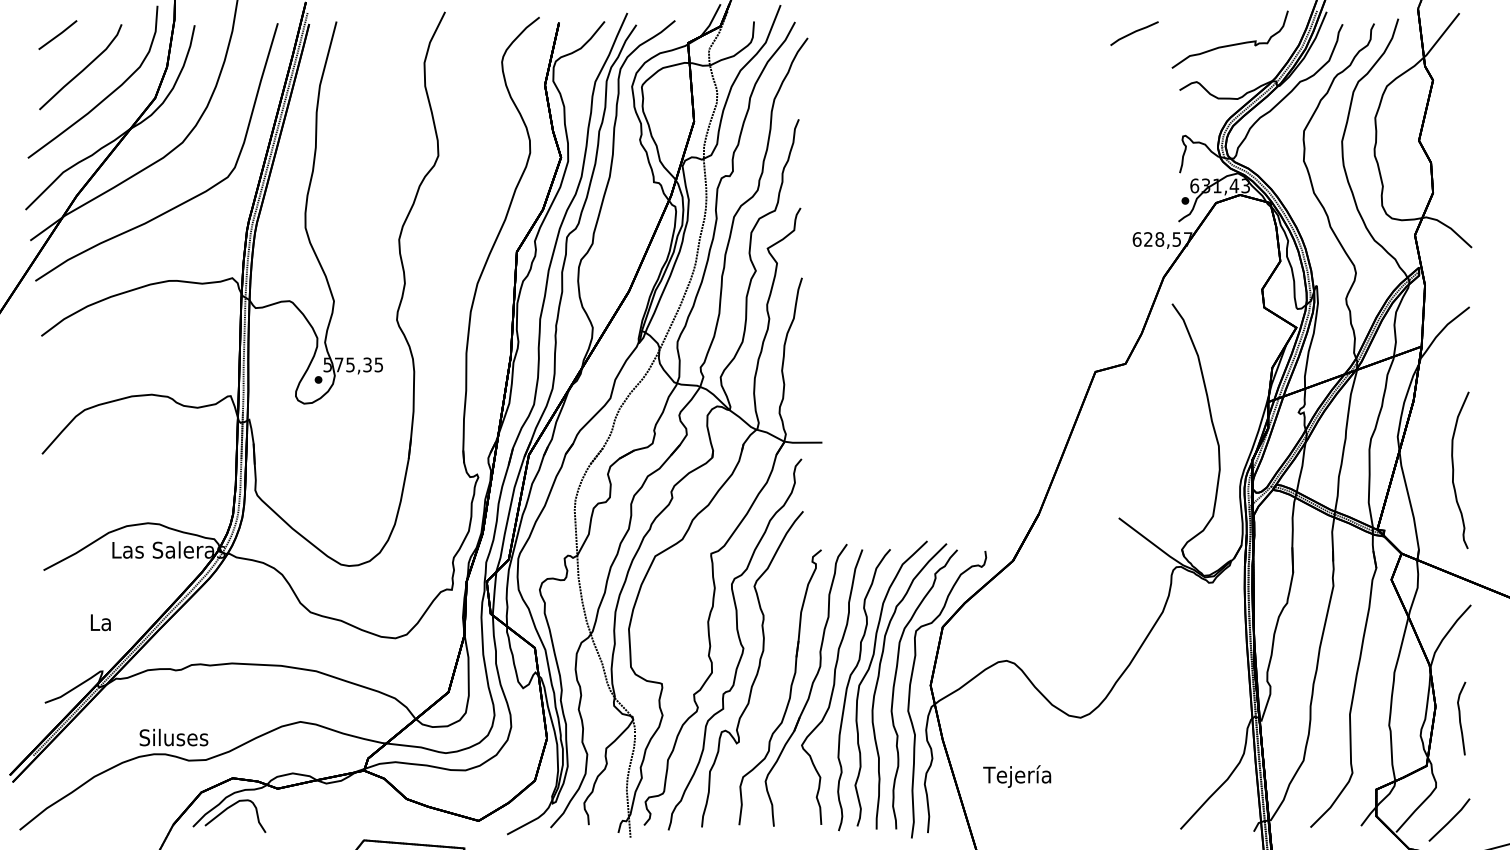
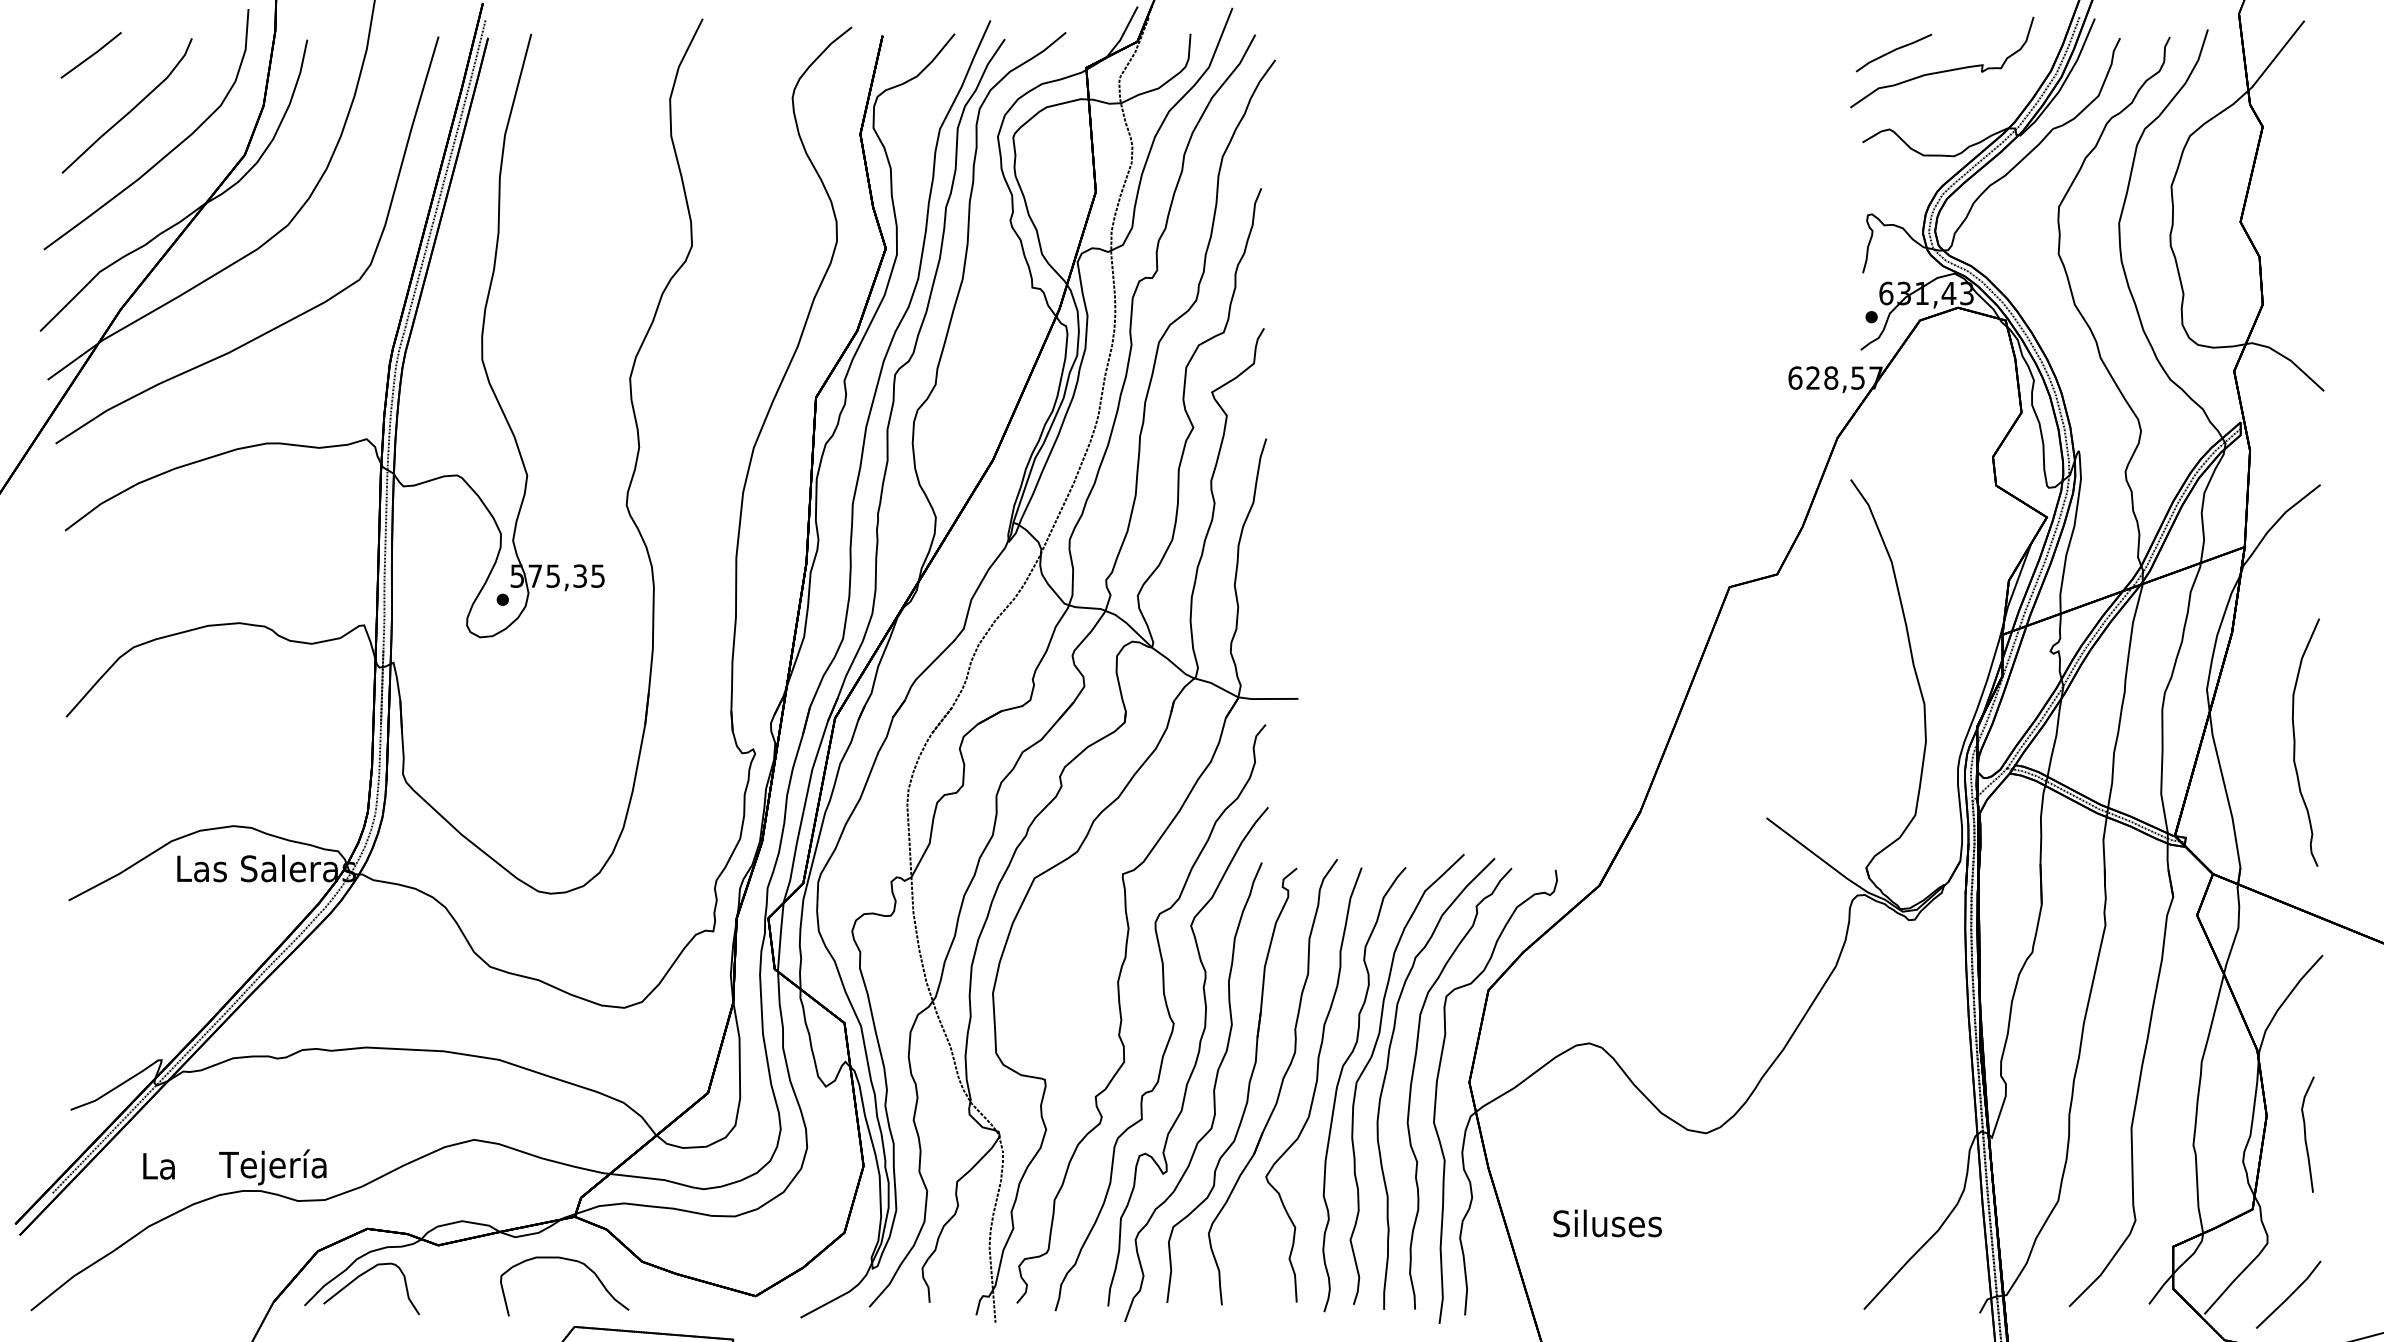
part: (1134, 33) -> (1893, 52), moved
text: (100, 622) -> (158, 1166), moved
curve: (768, 691) -> (1213, 1091), added
text: (173, 739) -> (273, 1167), Siluses -> Tejería
text: (1017, 776) -> (1606, 1226), Tejería -> Siluses
curve: (358, 798) -> (565, 1260), added

